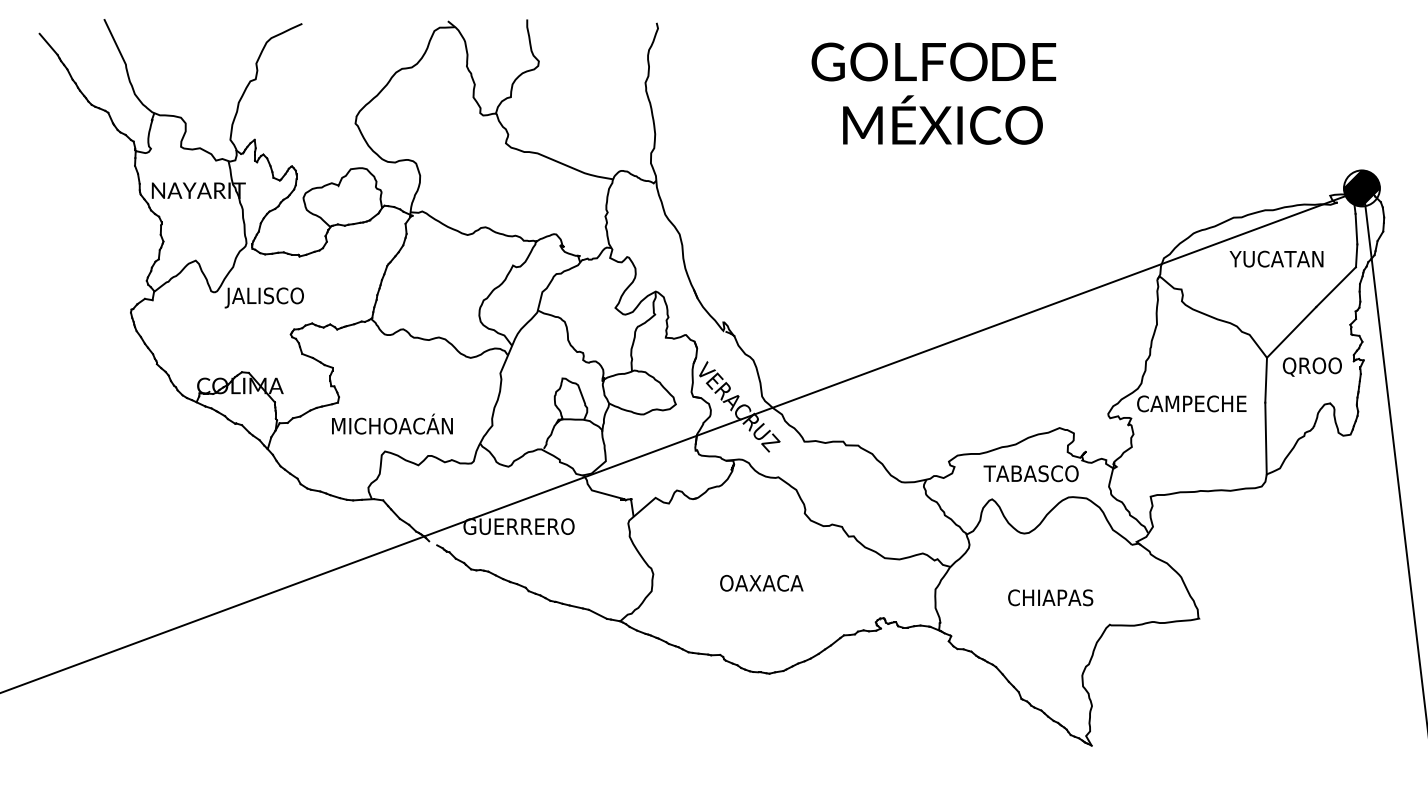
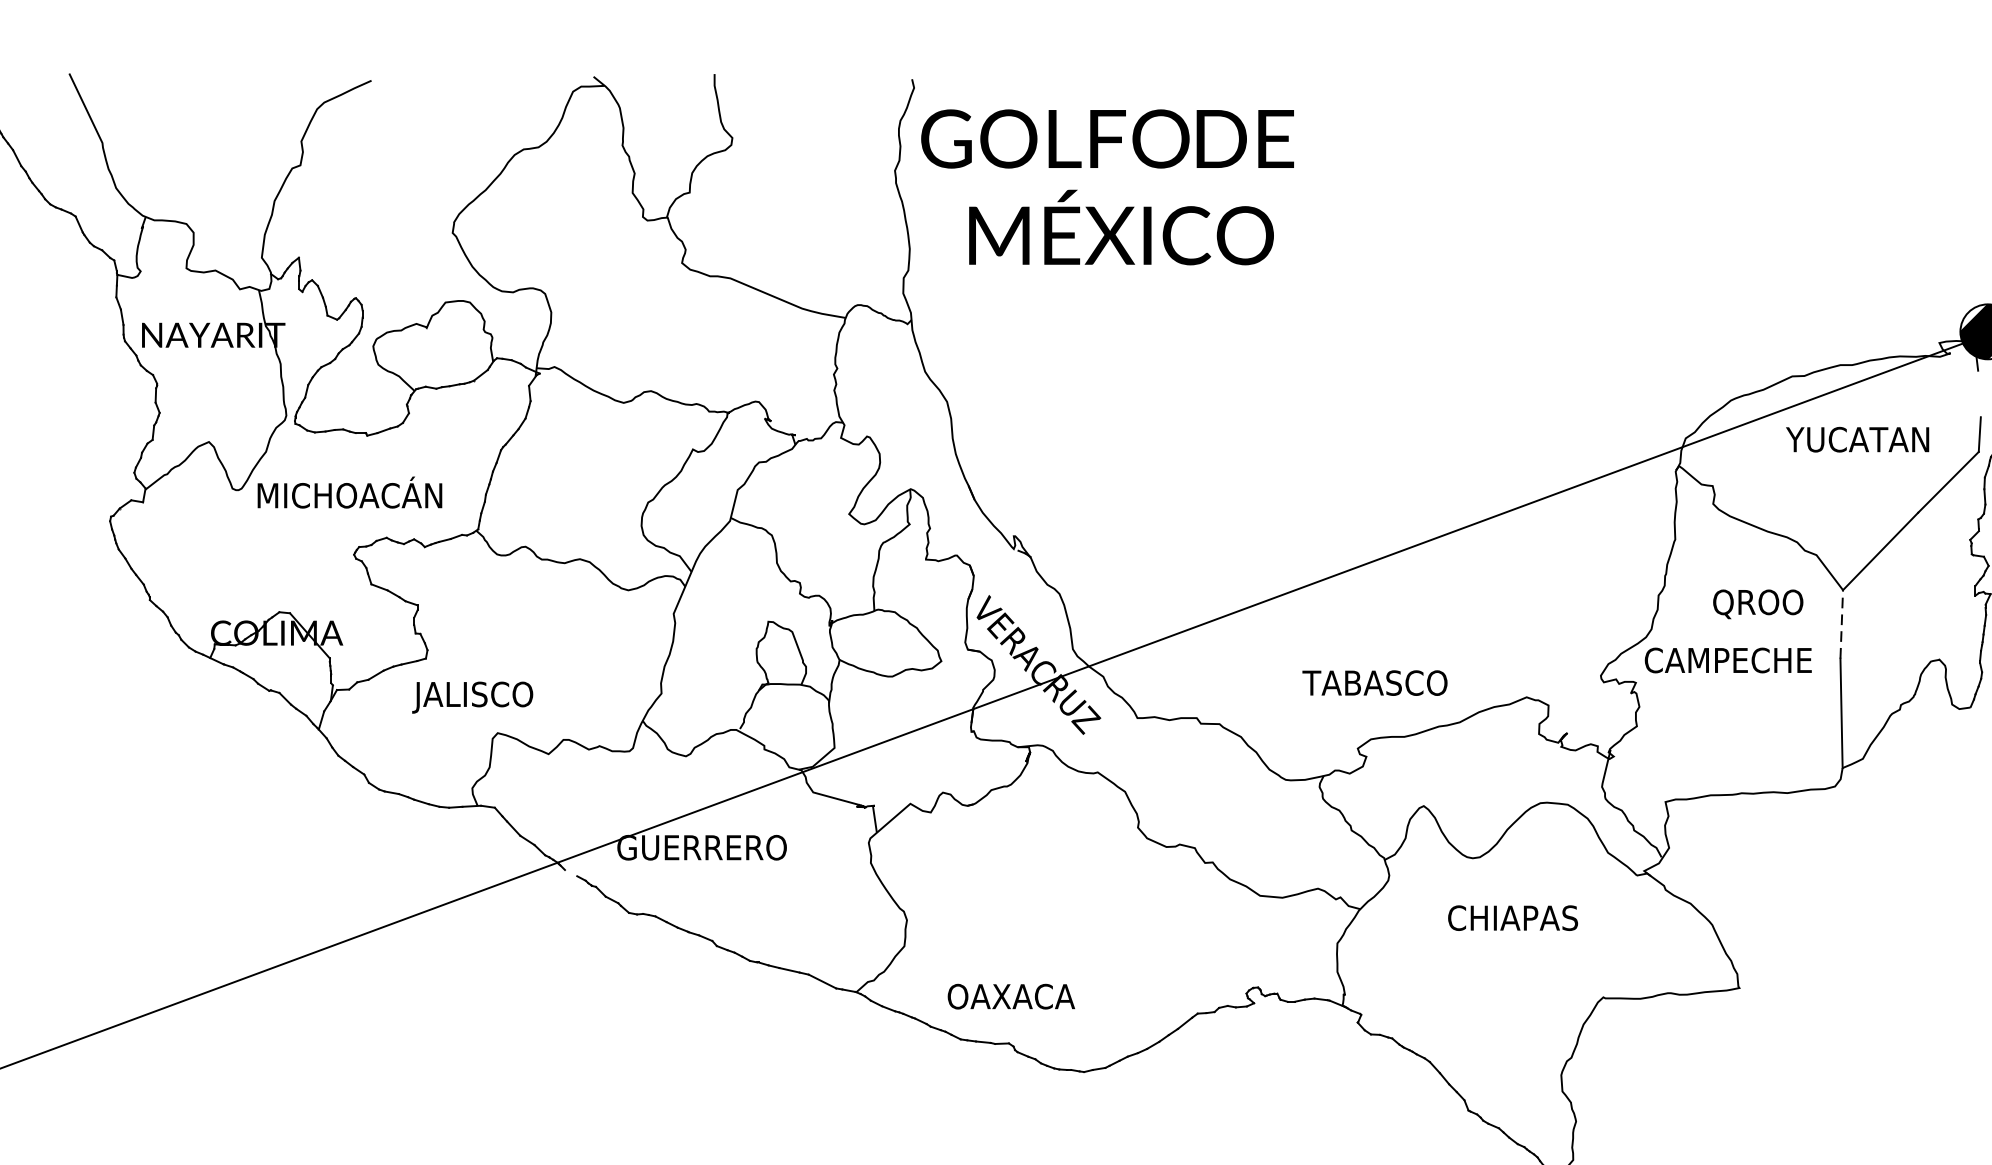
text: (933, 93) -> (1107, 187), moved
line: (1356, 228) -> (1979, 392), removed
text: (286, 295) -> (347, 495), JALISCO -> MICHOACÁN
text: (1311, 366) -> (1756, 603), moved
line: (1266, 379) -> (1842, 623), solid -> dashed
text: (390, 425) -> (506, 693), MICHOACÁN -> JALISCO
text: (1030, 473) -> (1373, 682), moved
text: (761, 582) -> (1010, 995), moved
text: (1050, 597) -> (1512, 917), moved

